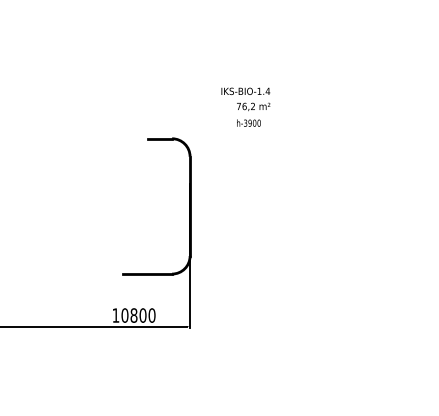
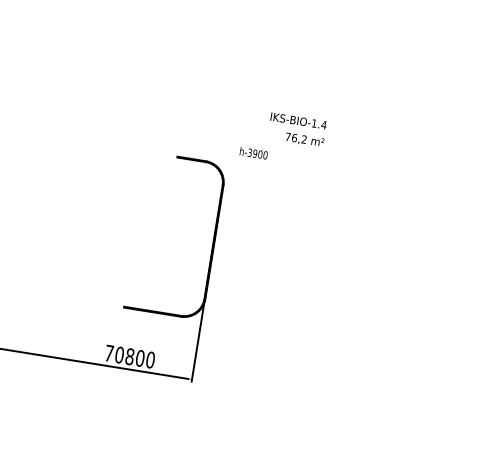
text: (248, 122) -> (253, 152), moved
text: (115, 315) -> (108, 353), 10800 -> 70800

